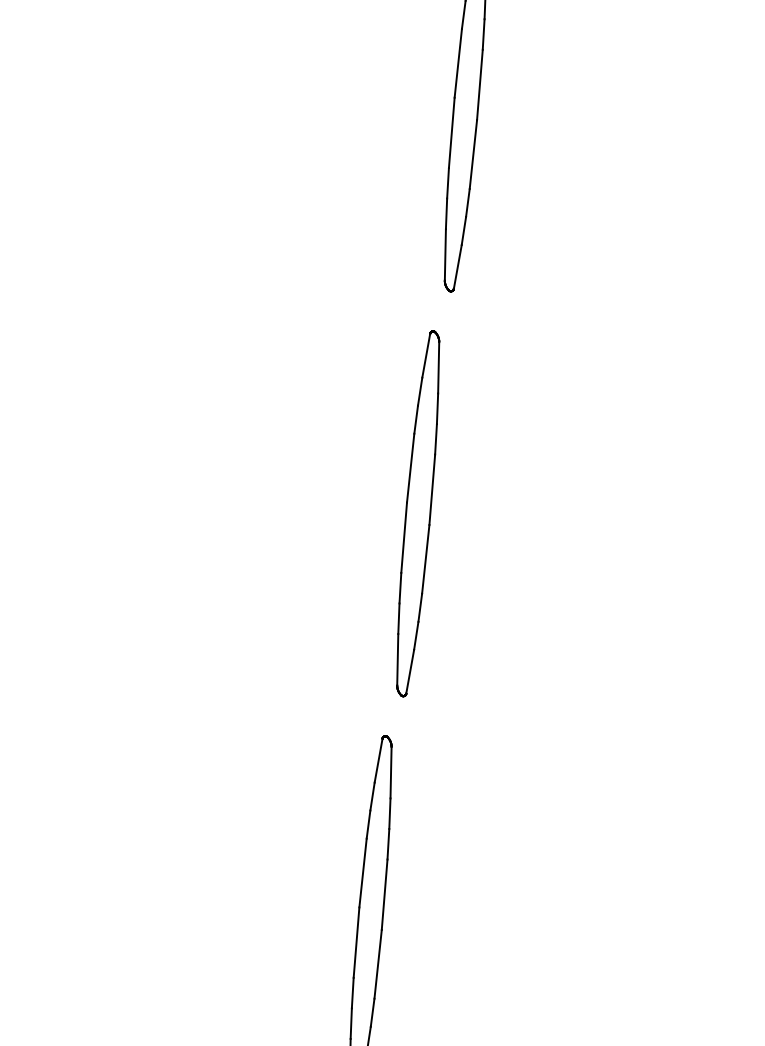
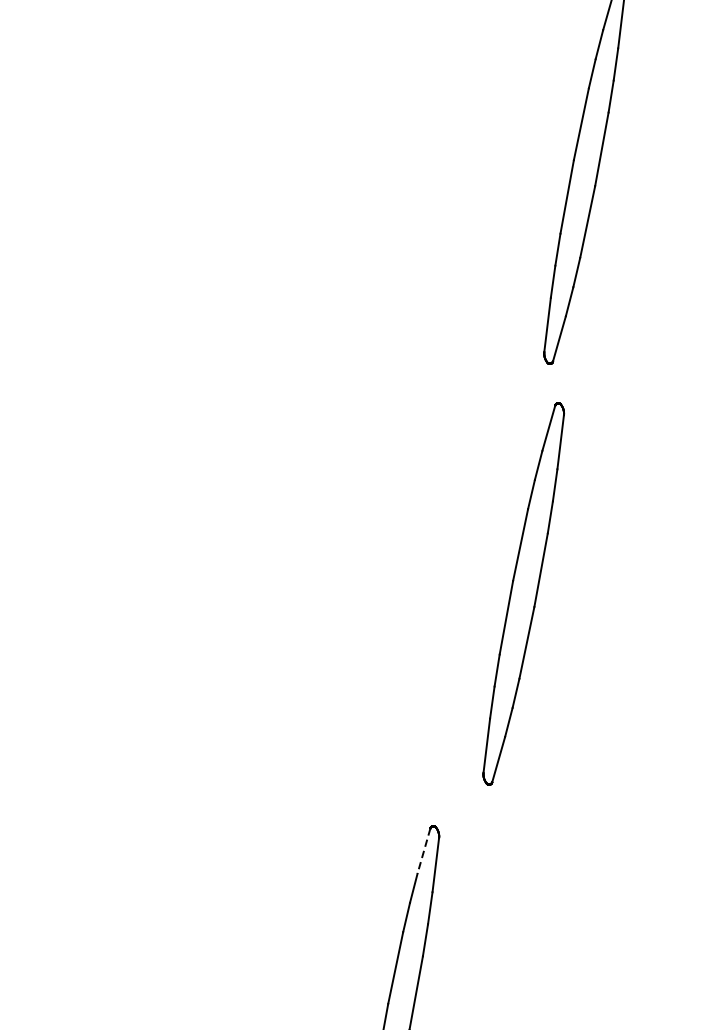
part: (418, 513) -> (524, 593), moved
line: (378, 761) -> (423, 852), solid -> dashed

